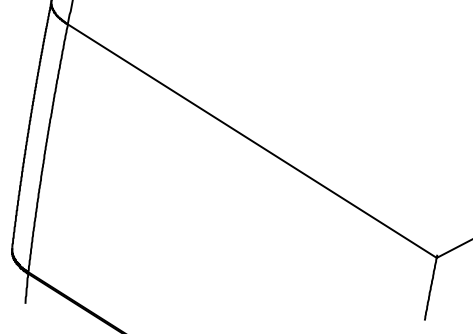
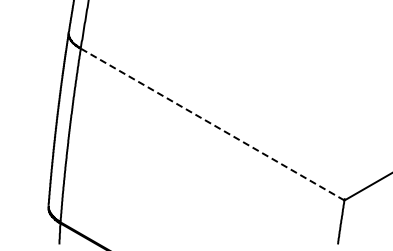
line: (252, 141) -> (212, 124), solid -> dashed

